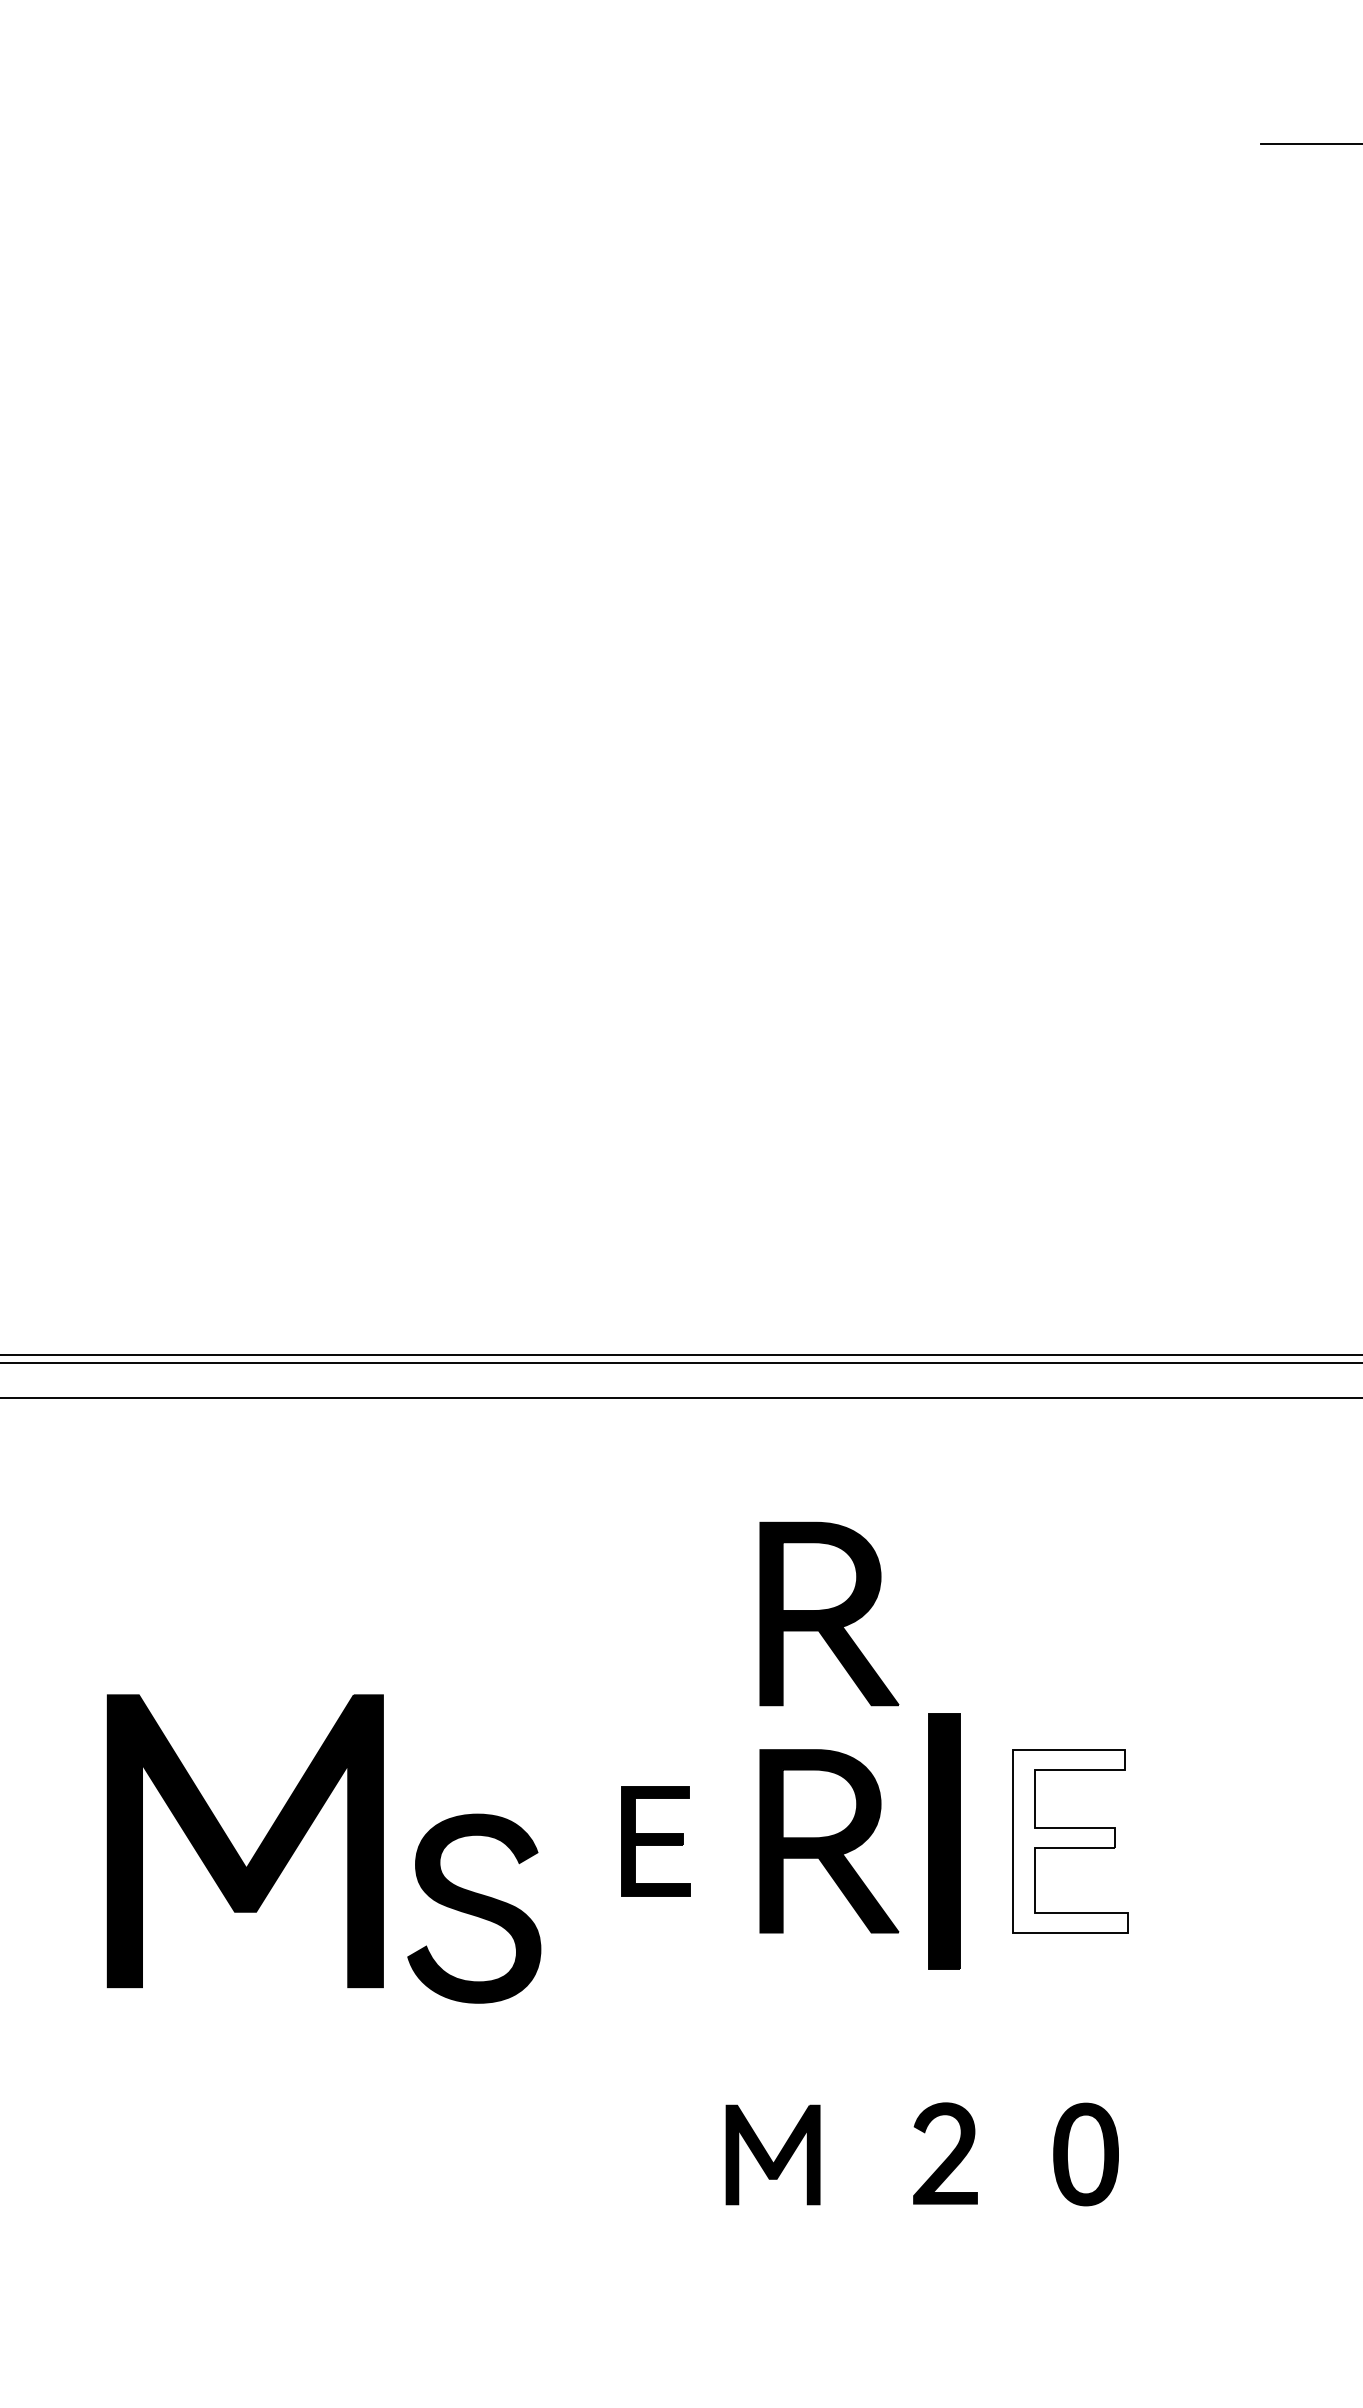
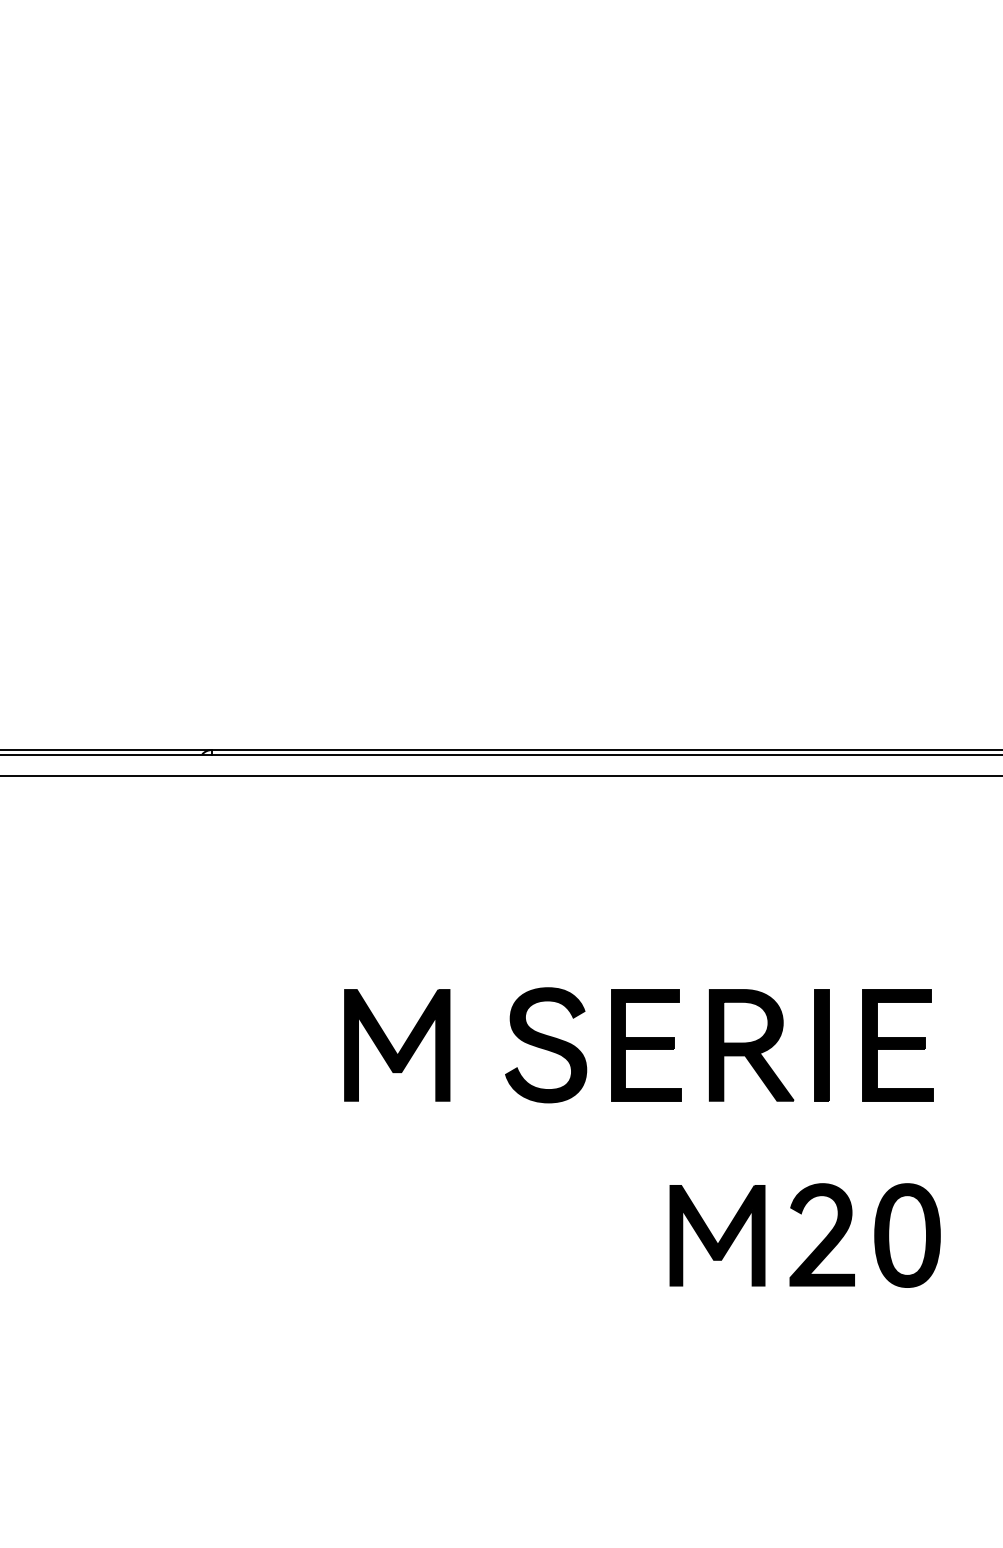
part: (829, 1614) -> (751, 907), removed
fill: (1069, 1839) -> (897, 1044), added
part: (245, 1841) -> (397, 1045), size x0.62
part: (656, 1841) -> (646, 1045), size x1.67
part: (944, 1841) -> (821, 1045), size x0.71
part: (474, 1909) -> (546, 1045), moved
part: (944, 2152) -> (821, 1234), size x1.67
part: (773, 2154) -> (717, 1235), size x1.67
part: (1086, 2154) -> (907, 1235), size x1.67

